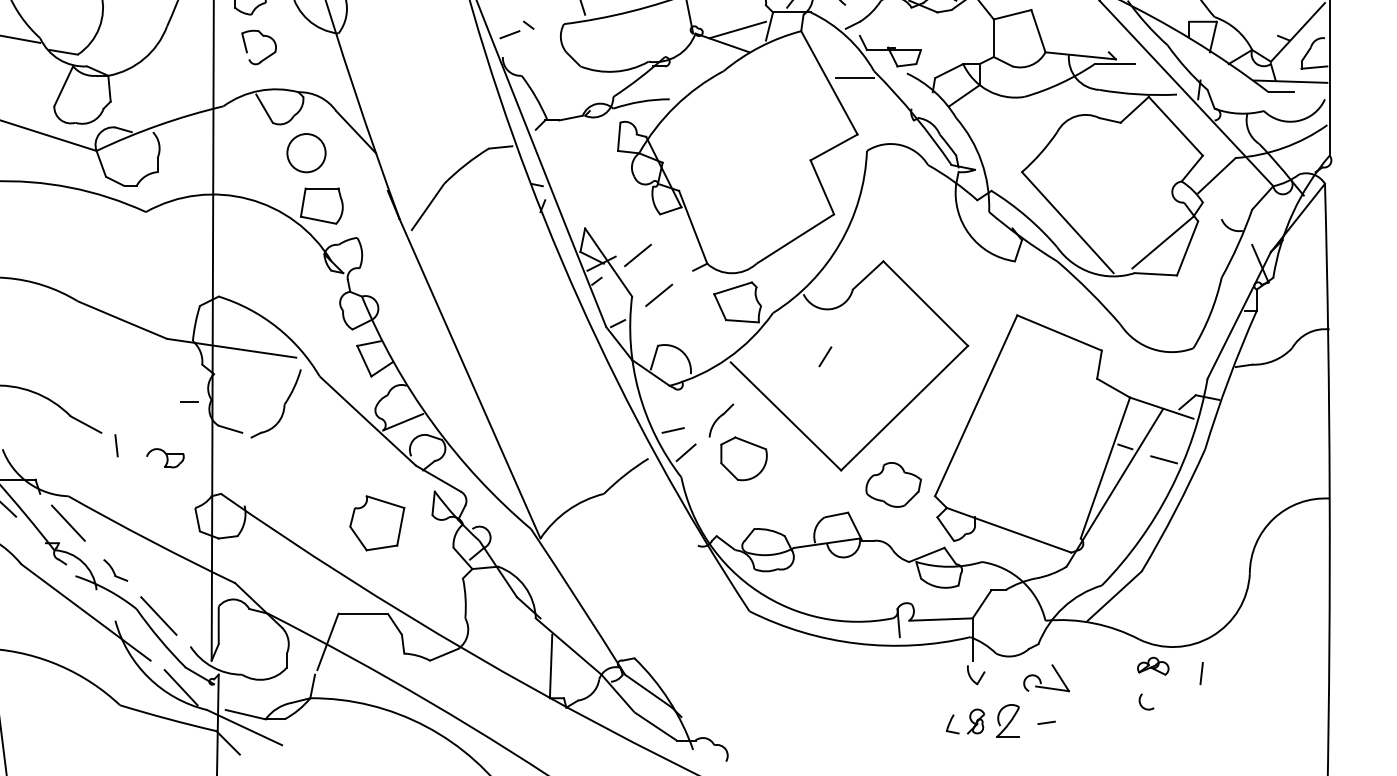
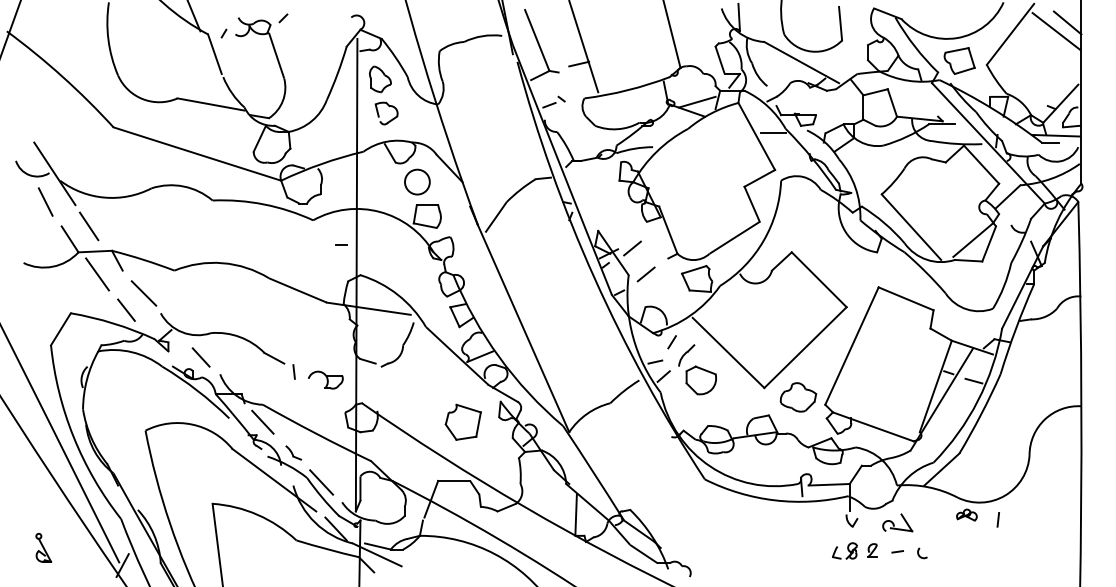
line: (824, 357) -> (671, 342), moved
line: (189, 401) -> (341, 244), moved
part: (164, 457) -> (325, 379), size x1.43
arc: (1143, 705) -> (920, 555), moved
part: (1007, 720) -> (872, 550), size x0.62

